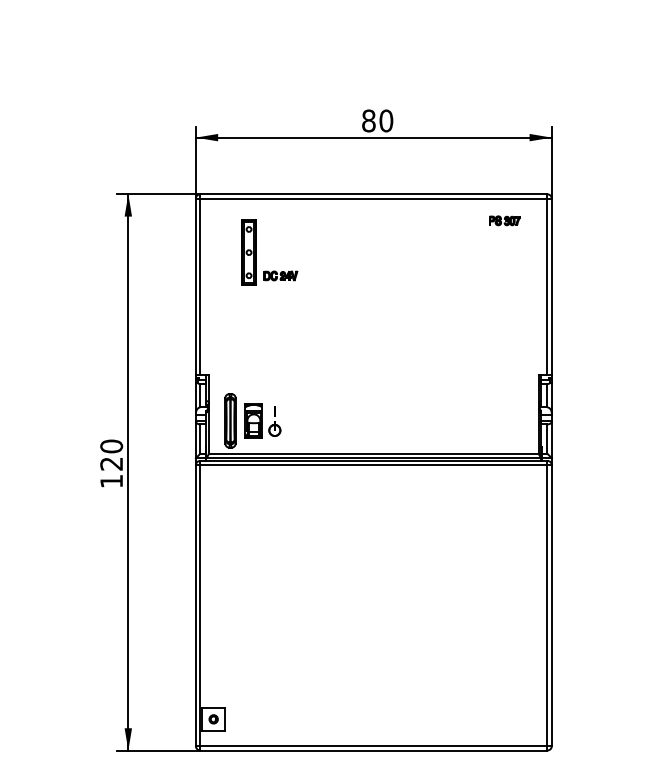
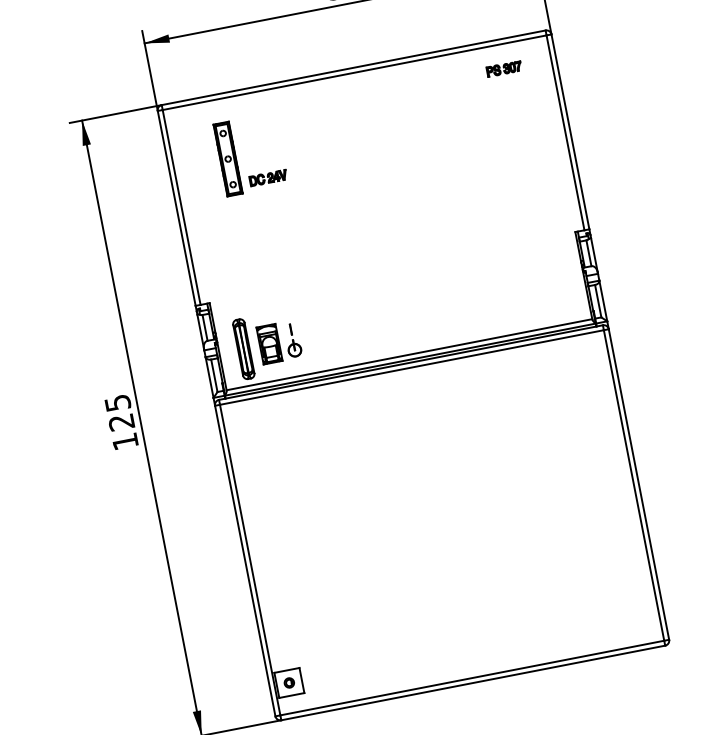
text: (111, 446) -> (117, 403), 120 -> 125

